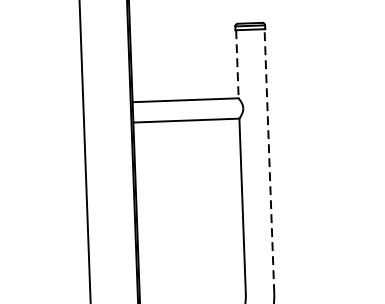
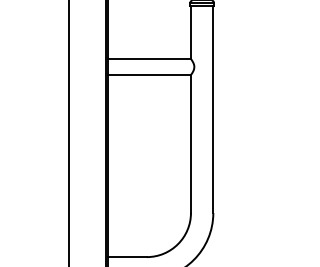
line: (236, 64) -> (190, 32), dashed -> solid
line: (269, 161) -> (213, 109), dashed -> solid

